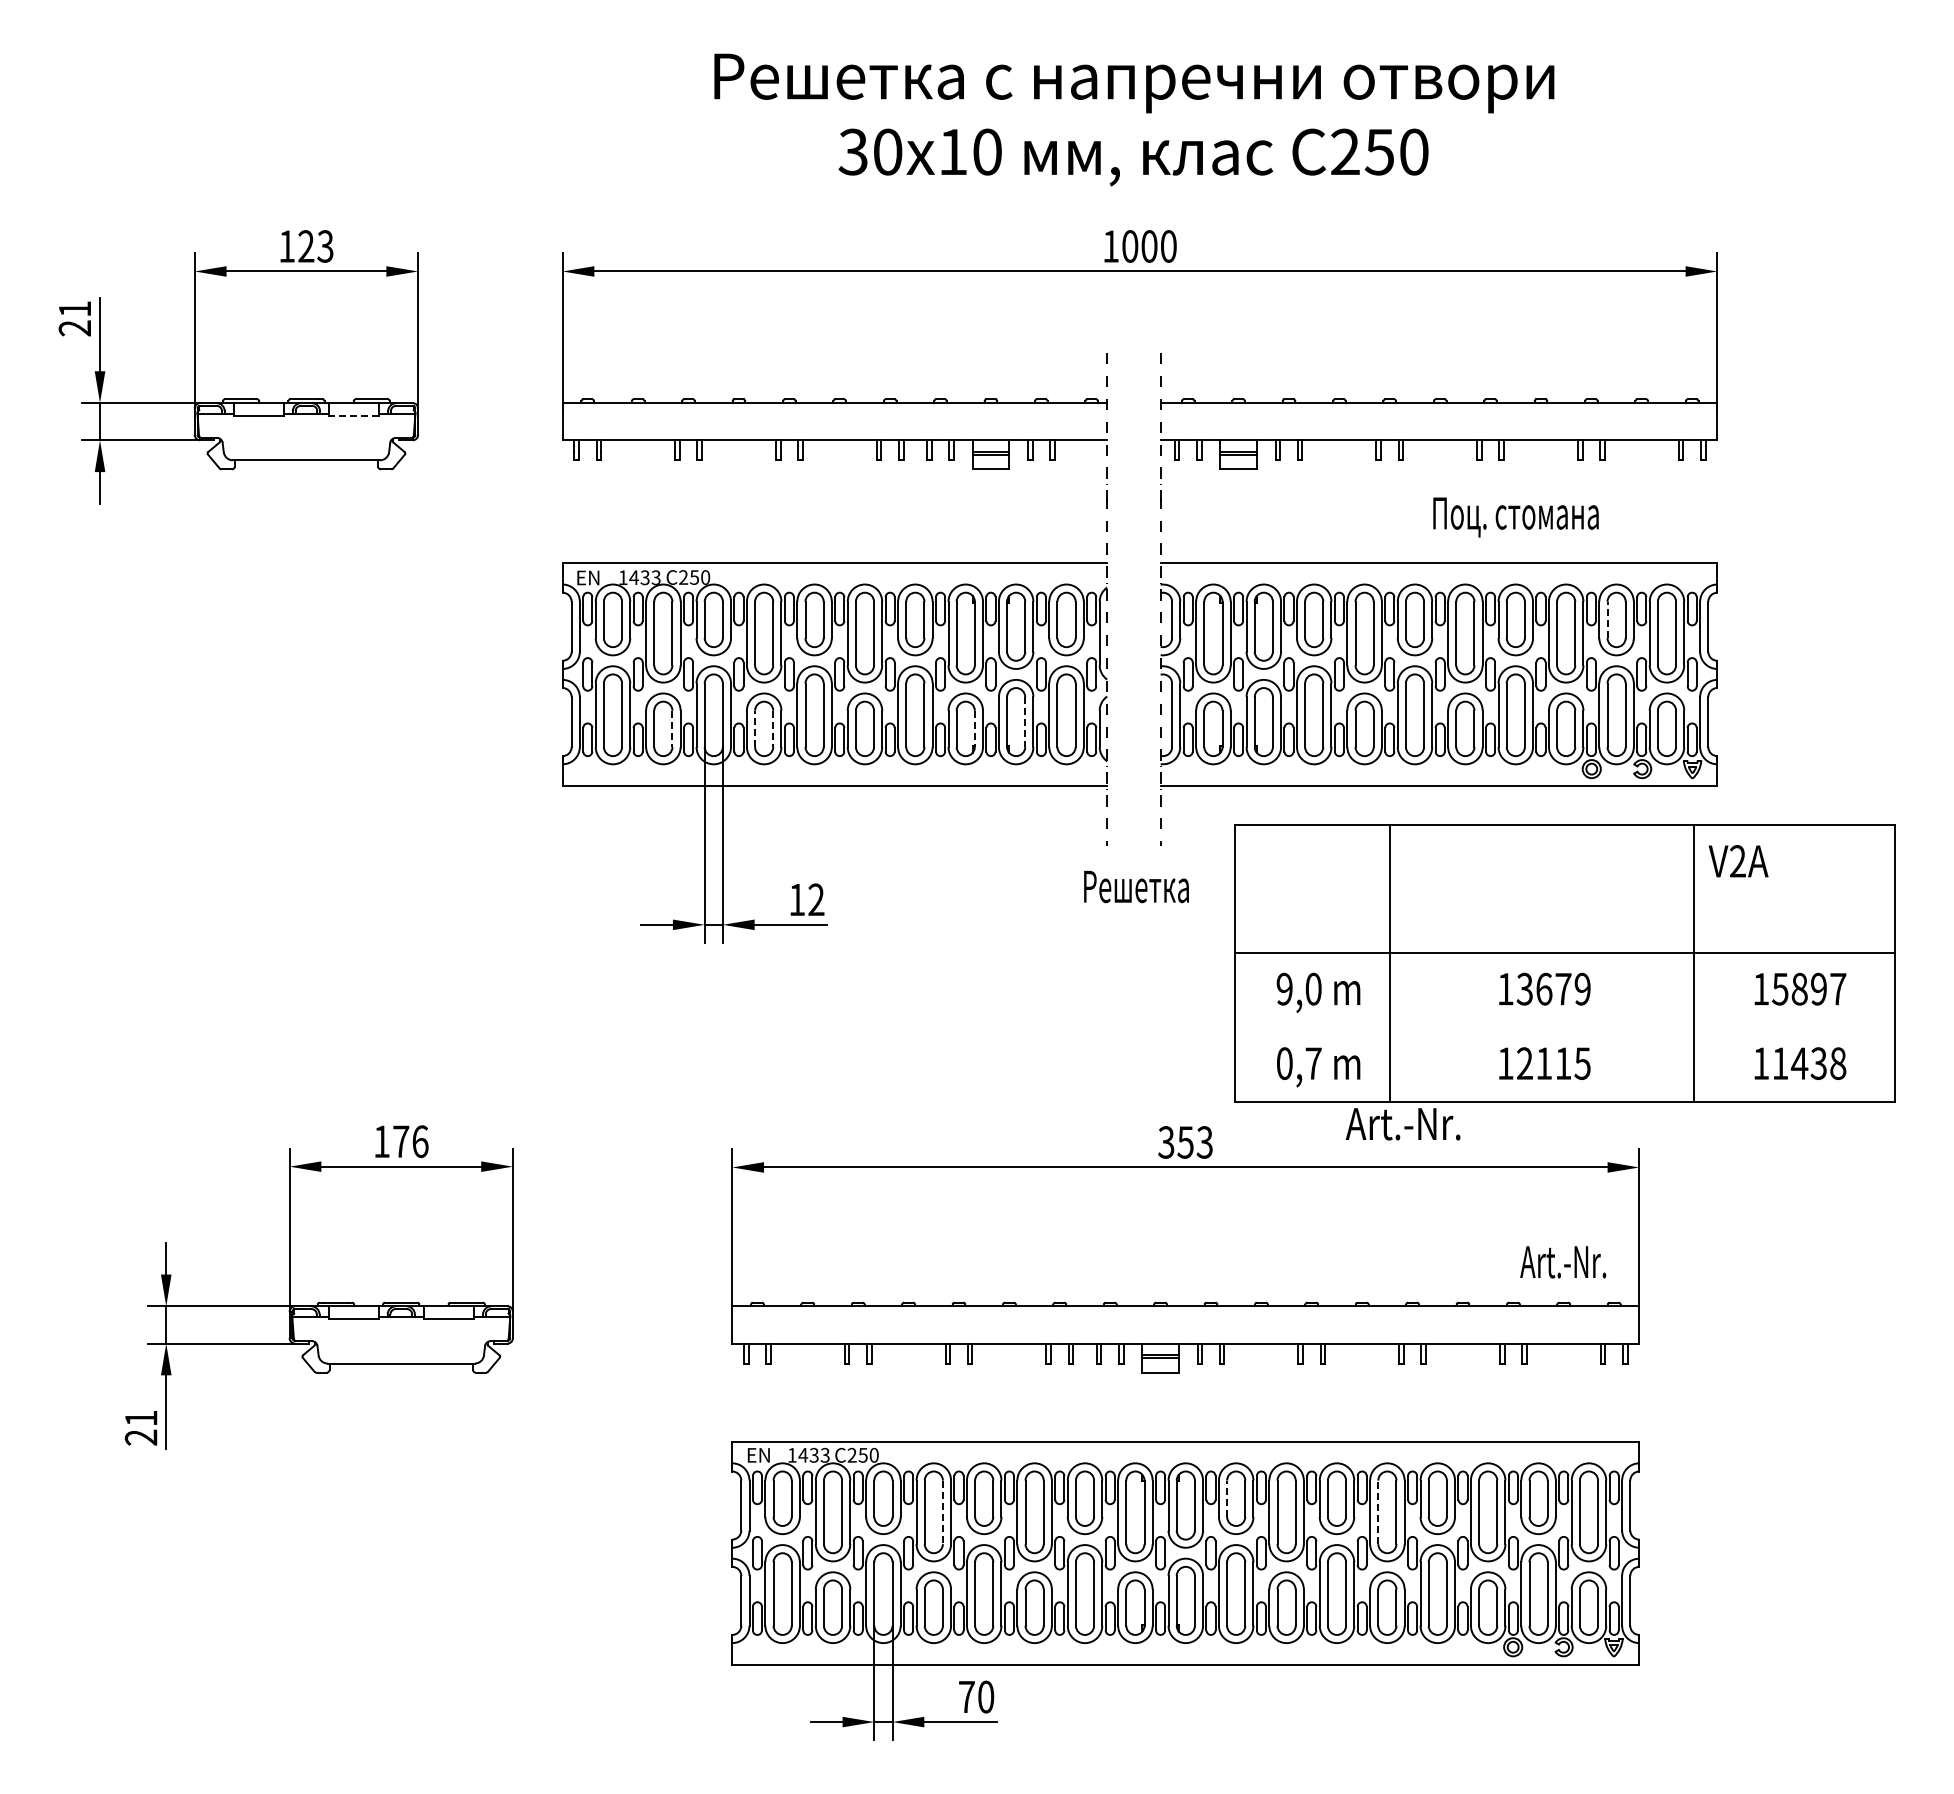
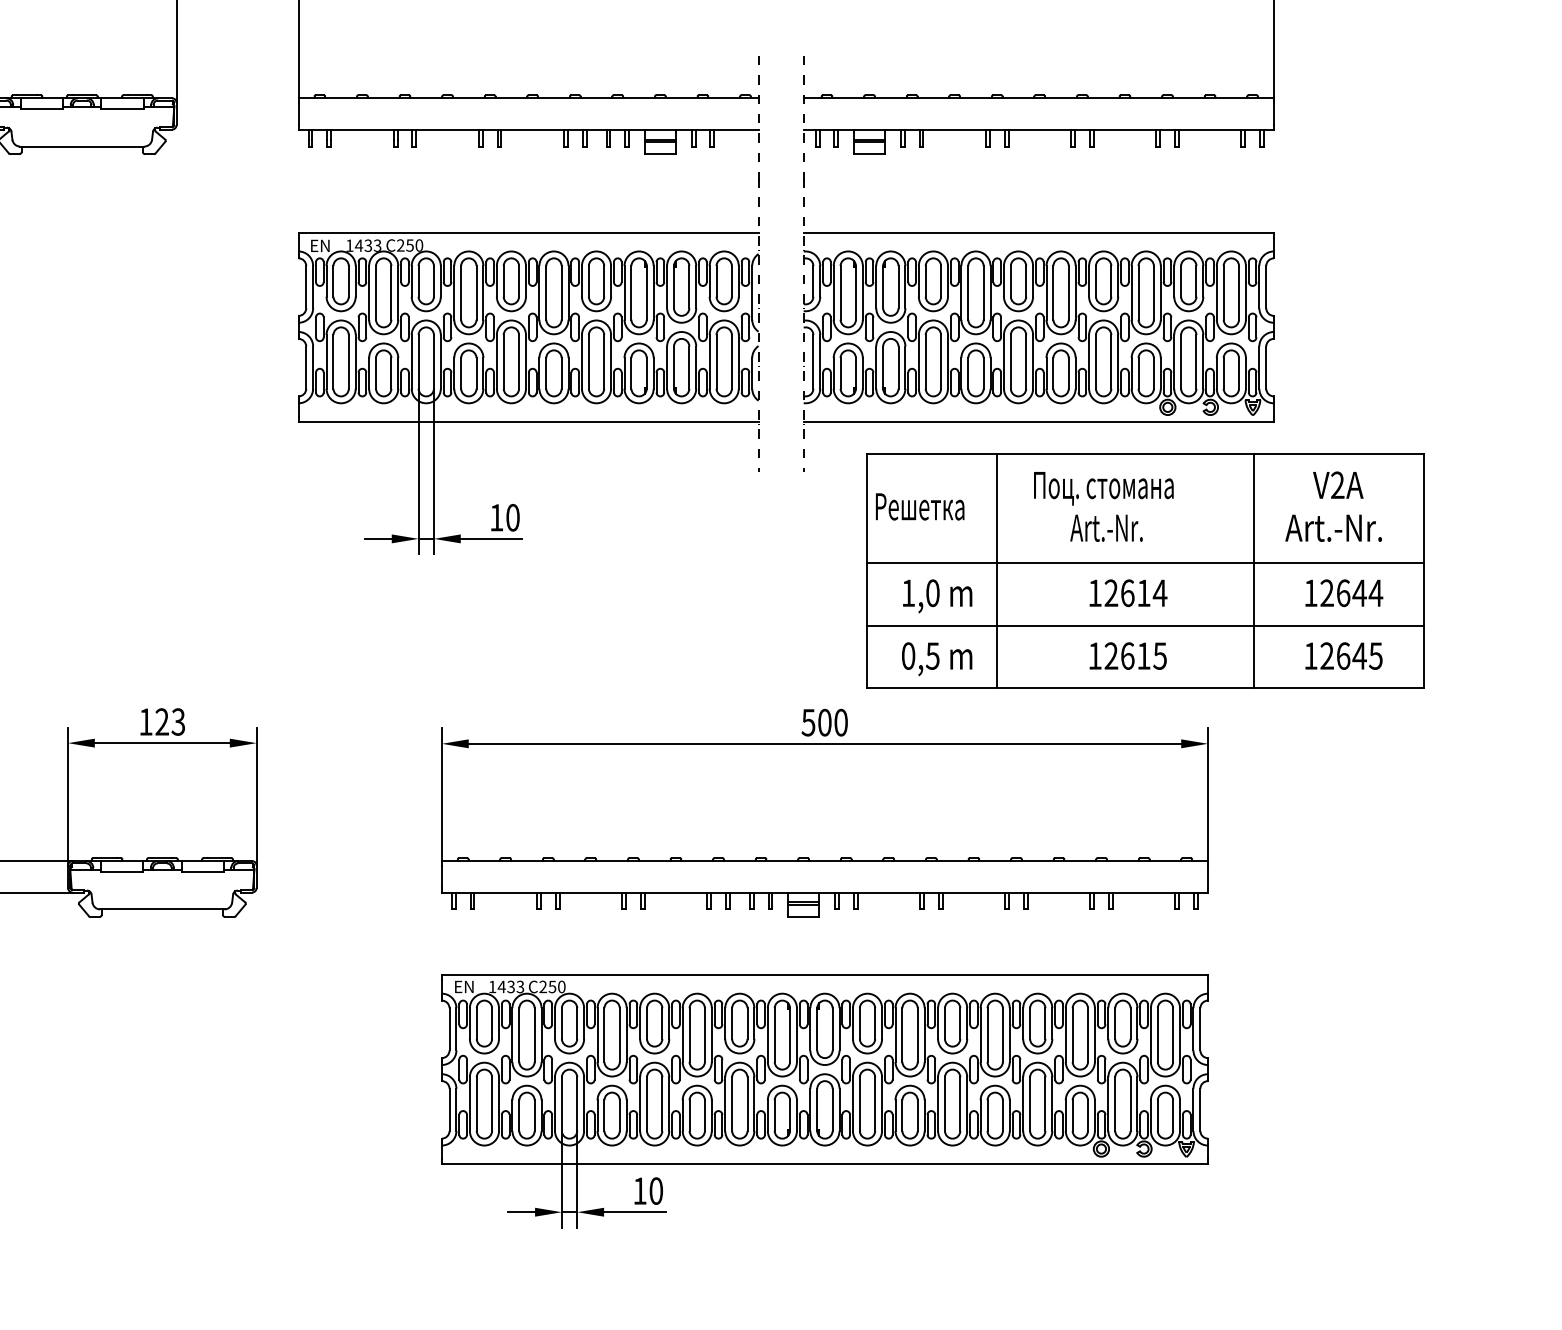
line: (354, 416) -> (122, 109), dashed -> solid
text: (1515, 517) -> (1103, 488), moved
line: (1607, 619) -> (1181, 281), dashed -> solid
line: (1025, 722) -> (689, 367), dashed -> solid
line: (755, 728) -> (461, 373), dashed -> solid
line: (672, 729) -> (391, 373), dashed -> solid
line: (773, 729) -> (476, 373), dashed -> solid
line: (974, 729) -> (646, 373), dashed -> solid
text: (1738, 861) -> (1338, 485), moved
text: (1136, 887) -> (920, 507), moved
text: (816, 899) -> (513, 517), 12 -> 10
text: (1284, 988) -> (908, 592), 9,0 -> 1,0
text: (1553, 988) -> (1135, 592), 13679 -> 12614
text: (1809, 988) -> (1351, 592), 15897 -> 12644
line: (1565, 1027) -> (1145, 625), added
text: (1313, 1063) -> (932, 656), 0,7 -> 0,5
text: (1544, 1063) -> (1127, 656), 12115 -> 12615
text: (1809, 1063) -> (1351, 656), 11438 -> 12645
text: (1402, 1124) -> (1333, 528), moved
text: (410, 1141) -> (170, 721), 176 -> 123
text: (1185, 1142) -> (824, 722), 353 -> 500
text: (1563, 1262) -> (1106, 528), moved
line: (1227, 1498) -> (860, 1023), dashed -> solid
line: (942, 1512) -> (619, 1035), dashed -> solid
line: (1378, 1512) -> (987, 1035), dashed -> solid
text: (966, 1696) -> (639, 1190), 70 -> 10

